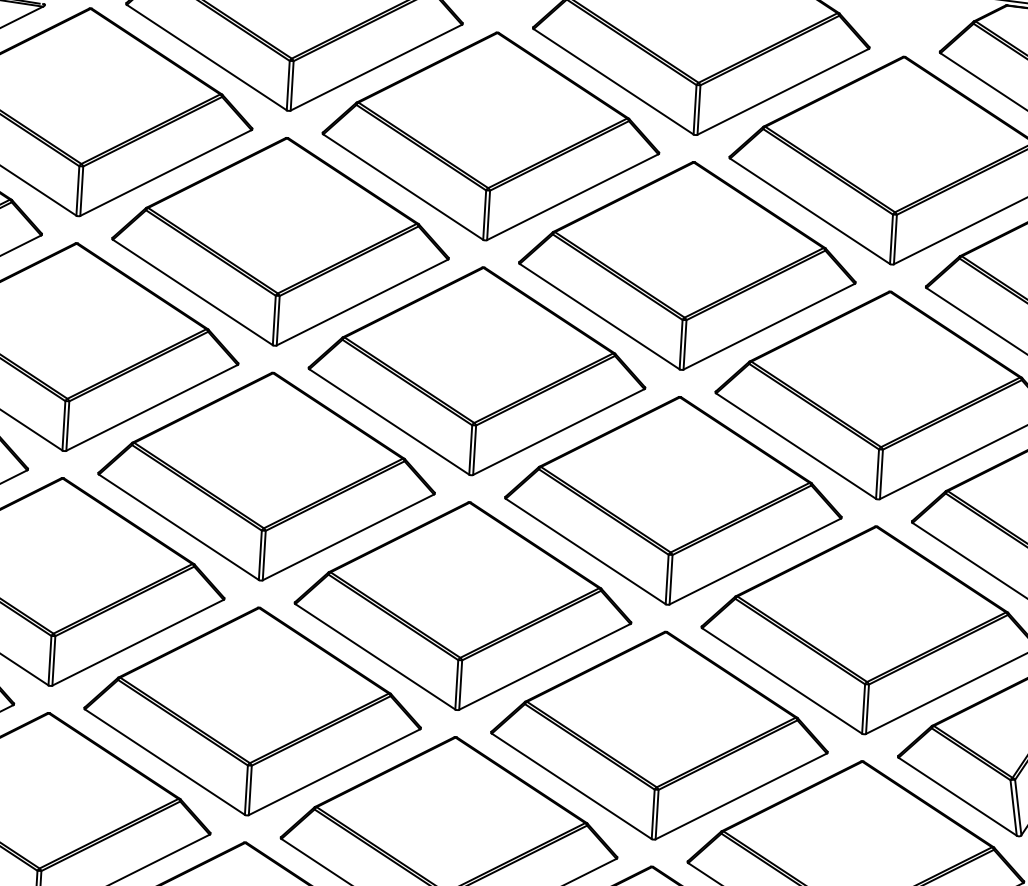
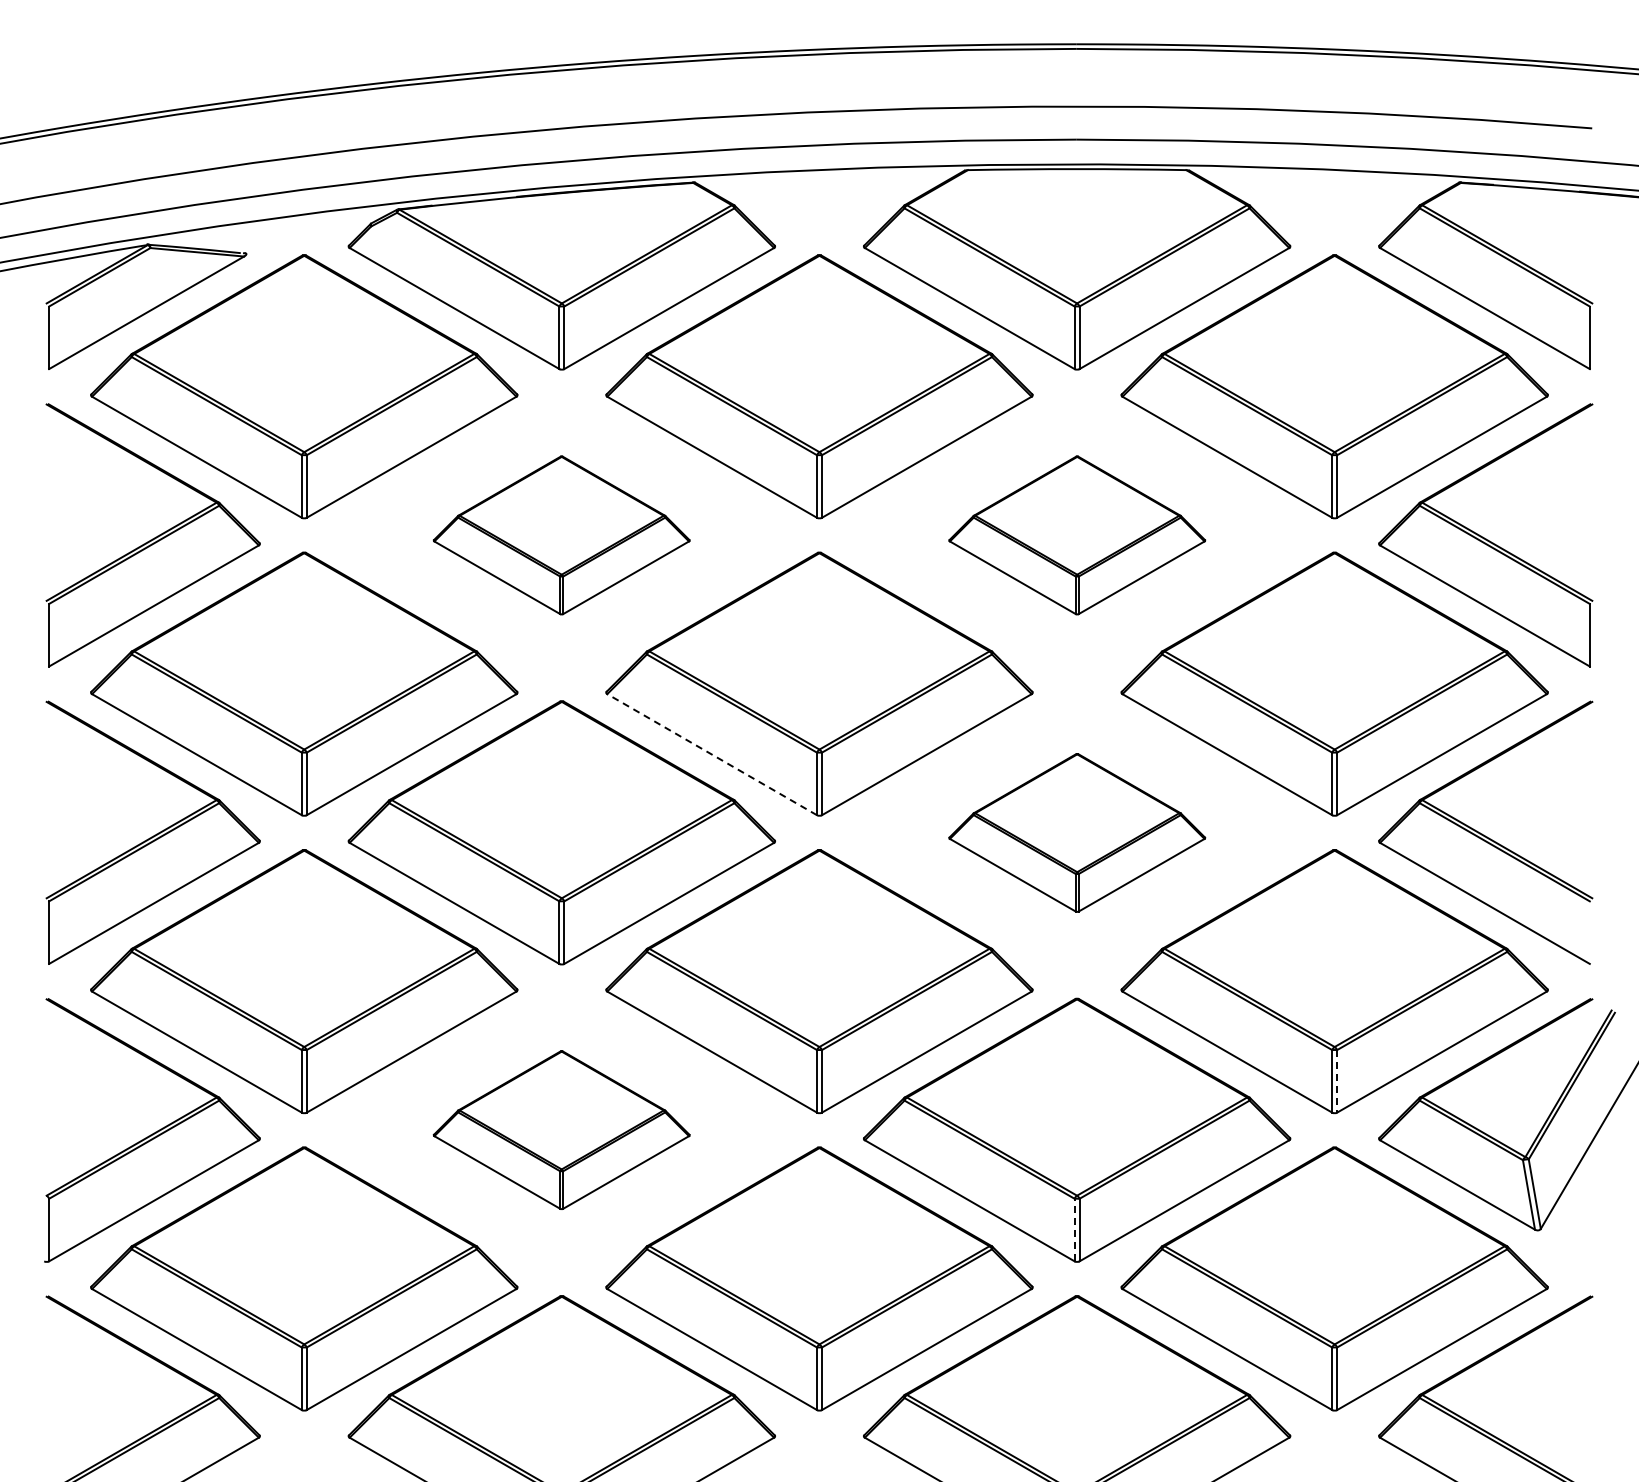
part: (280, 241) -> (561, 535), size x0.6
part: (688, 266) -> (1077, 535), size x0.6
line: (388, 421) -> (711, 754), solid -> dashed
part: (674, 500) -> (1077, 832), size x0.6
line: (867, 709) -> (1337, 1081), solid -> dashed
part: (252, 710) -> (561, 1129), size x0.6
line: (653, 813) -> (1074, 1229), solid -> dashed

